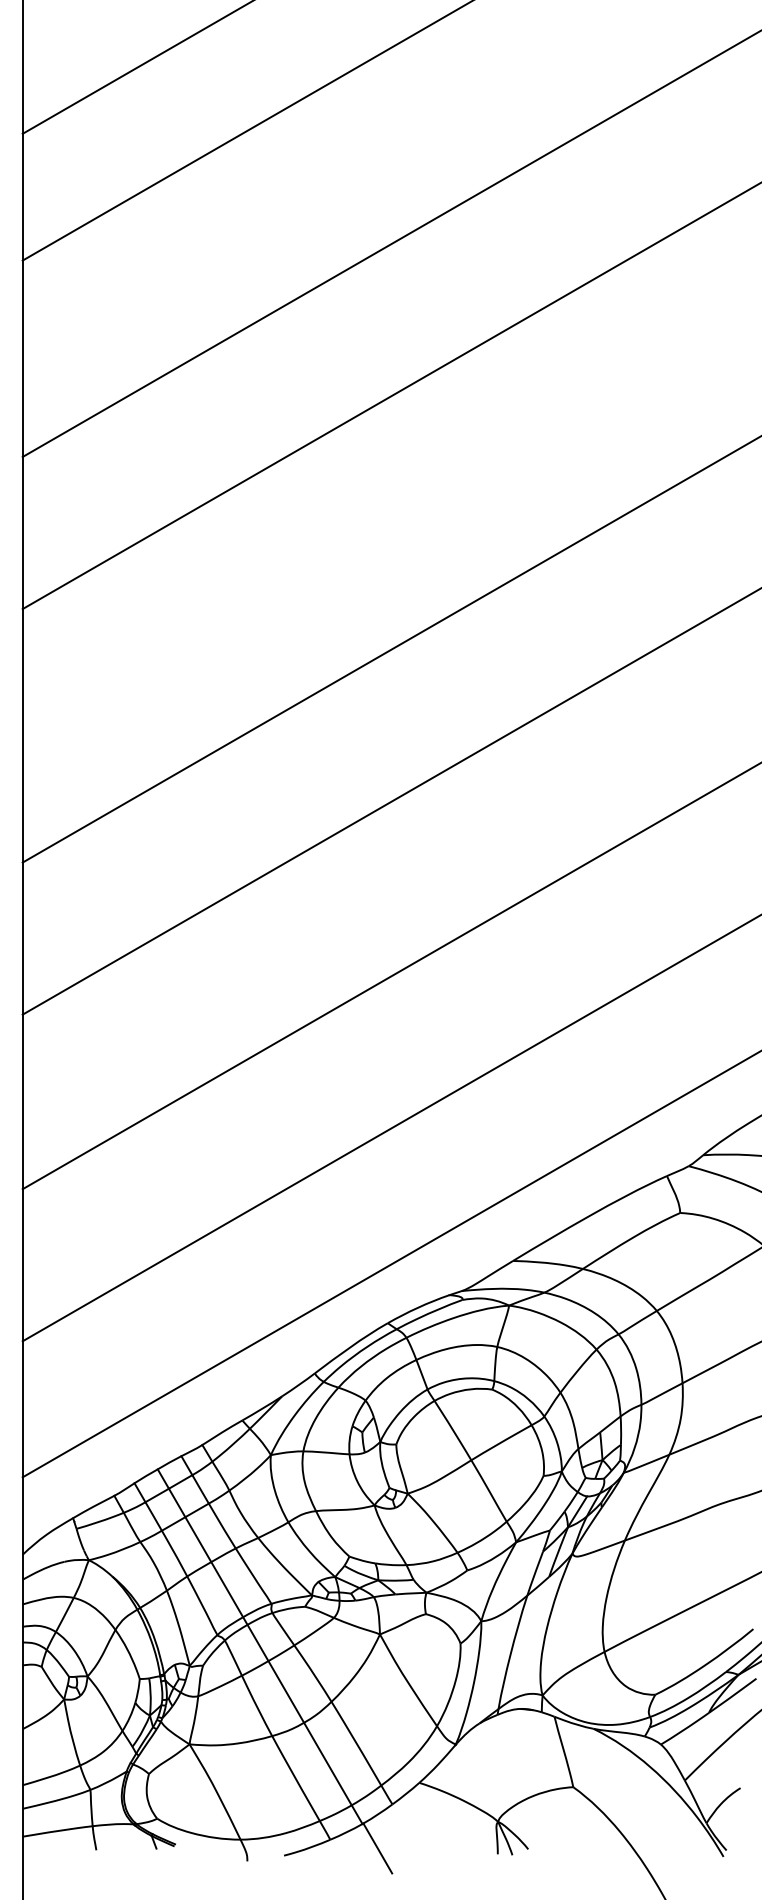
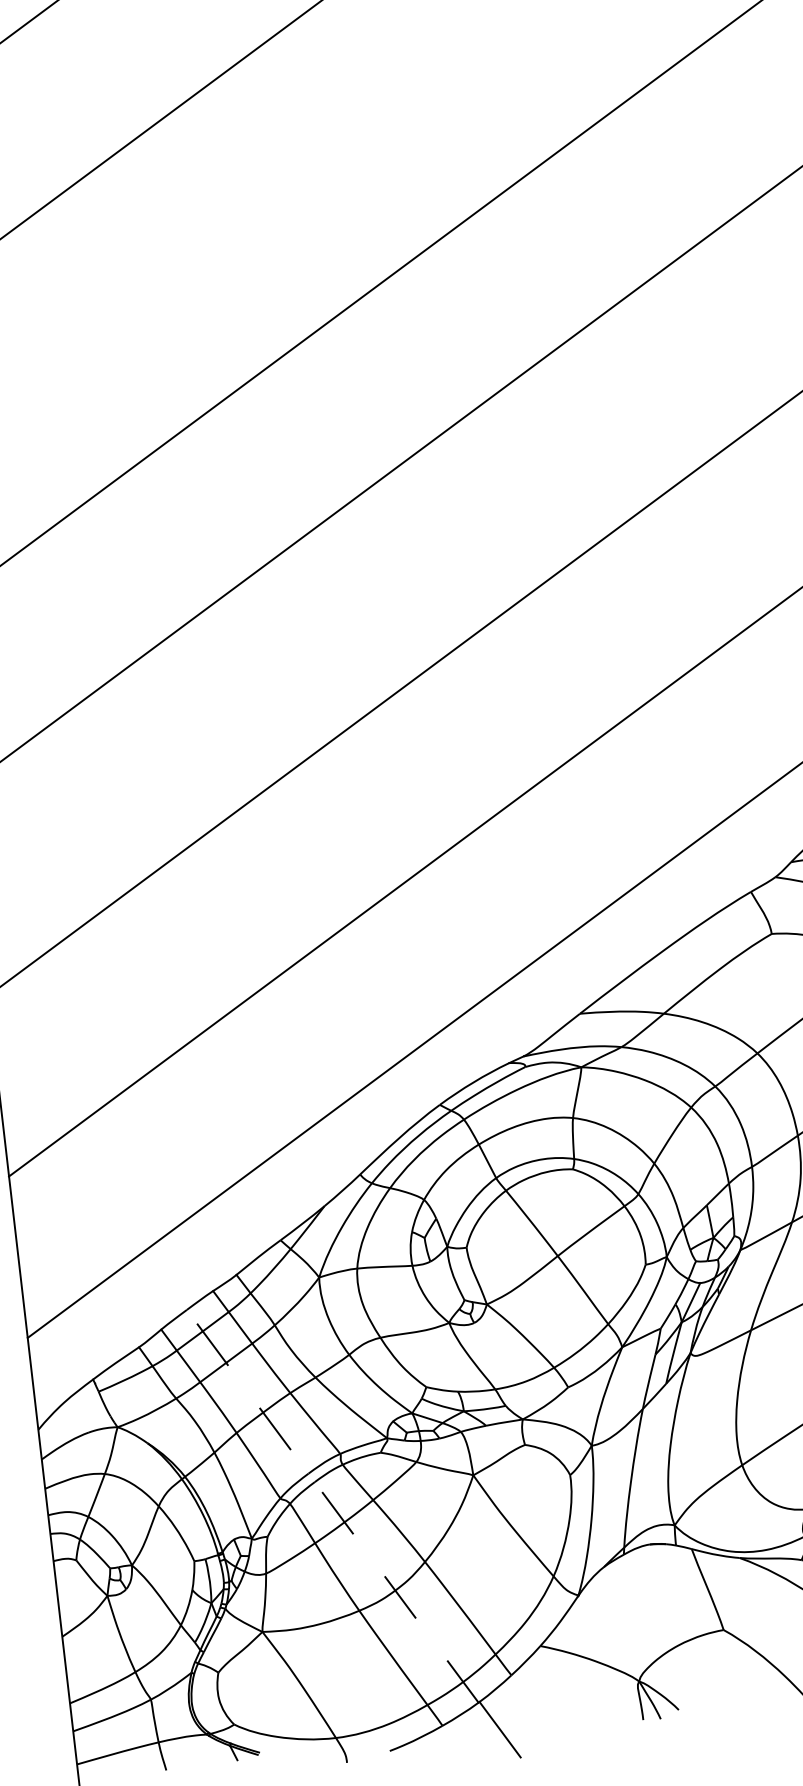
line: (260, 1646) -> (333, 1506), solid -> dashed

